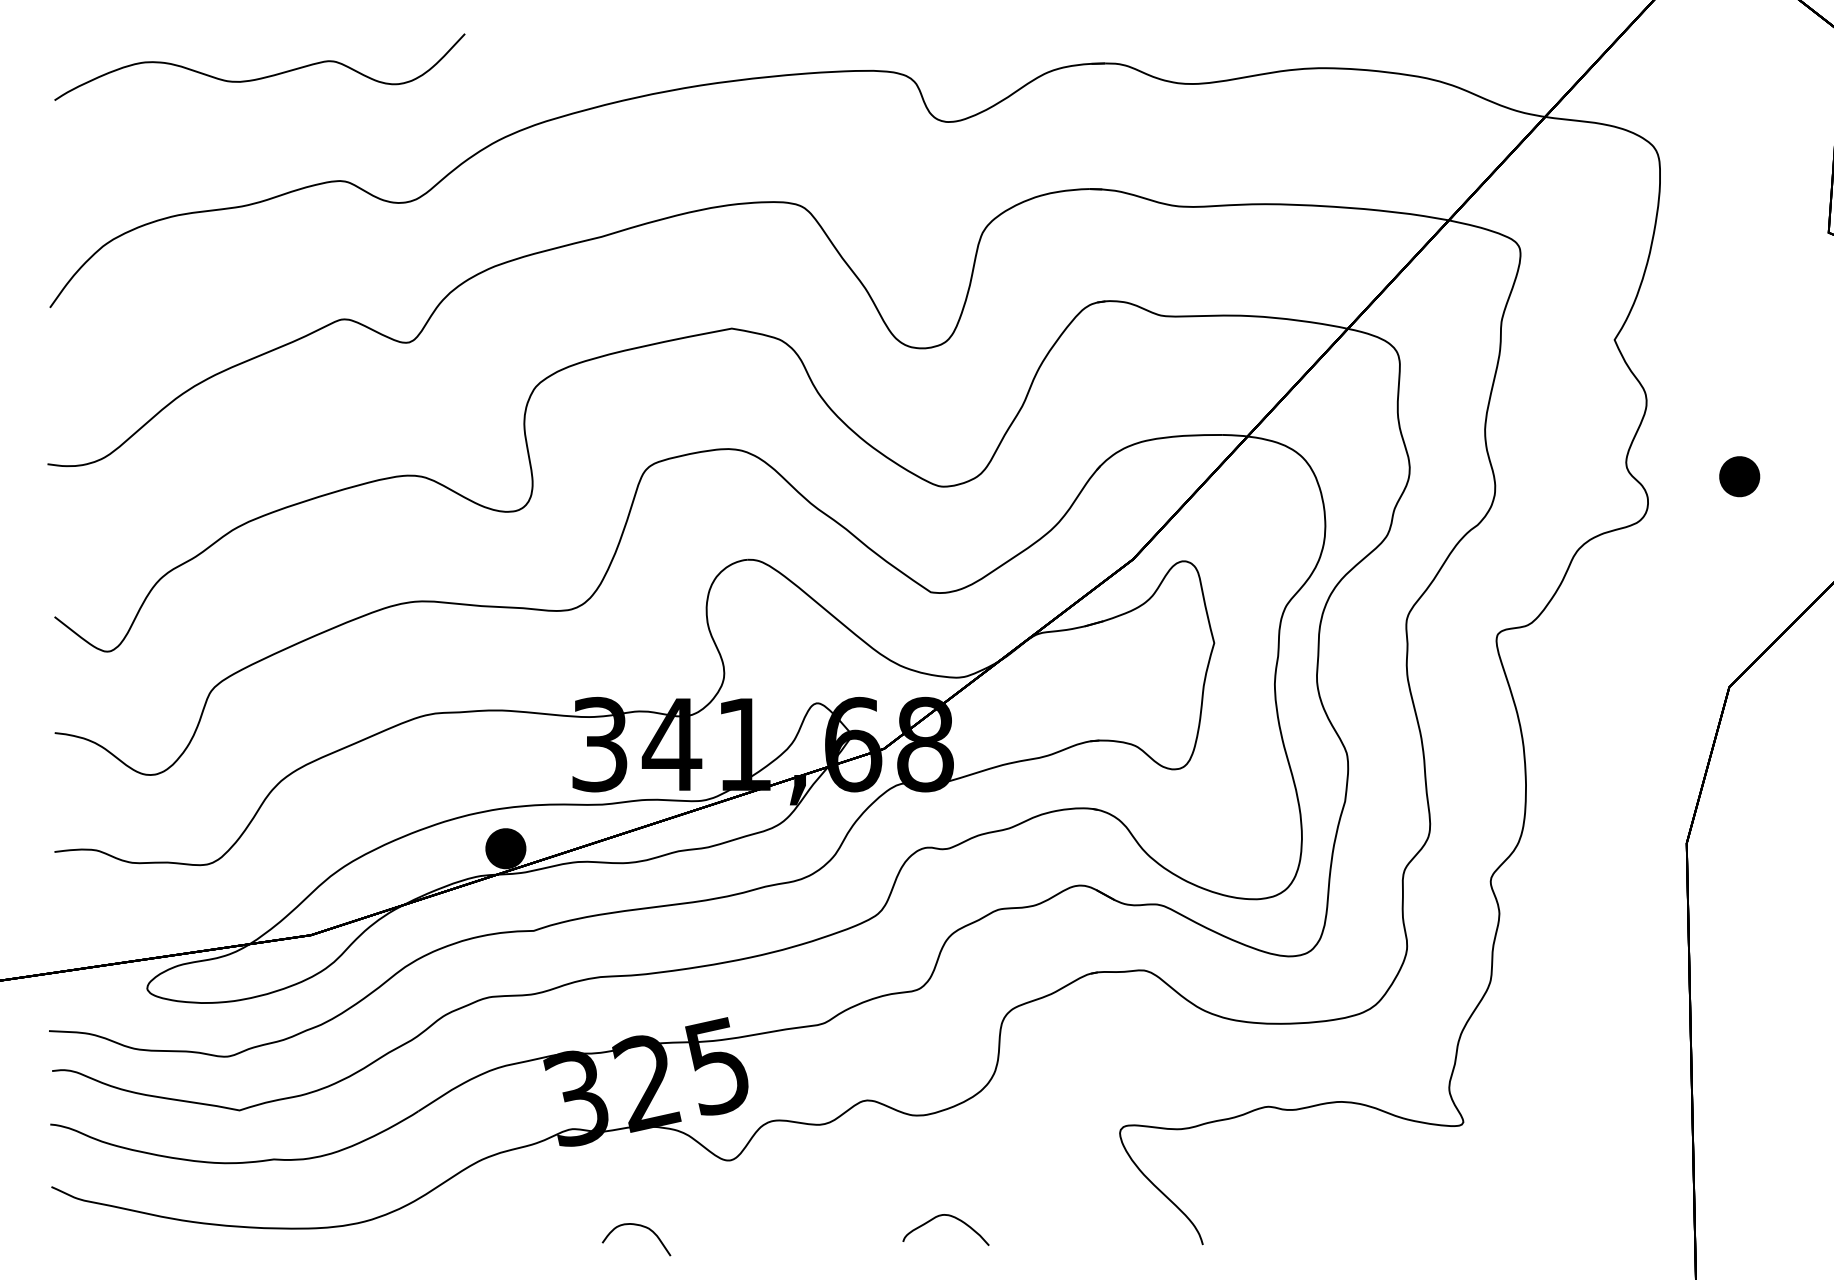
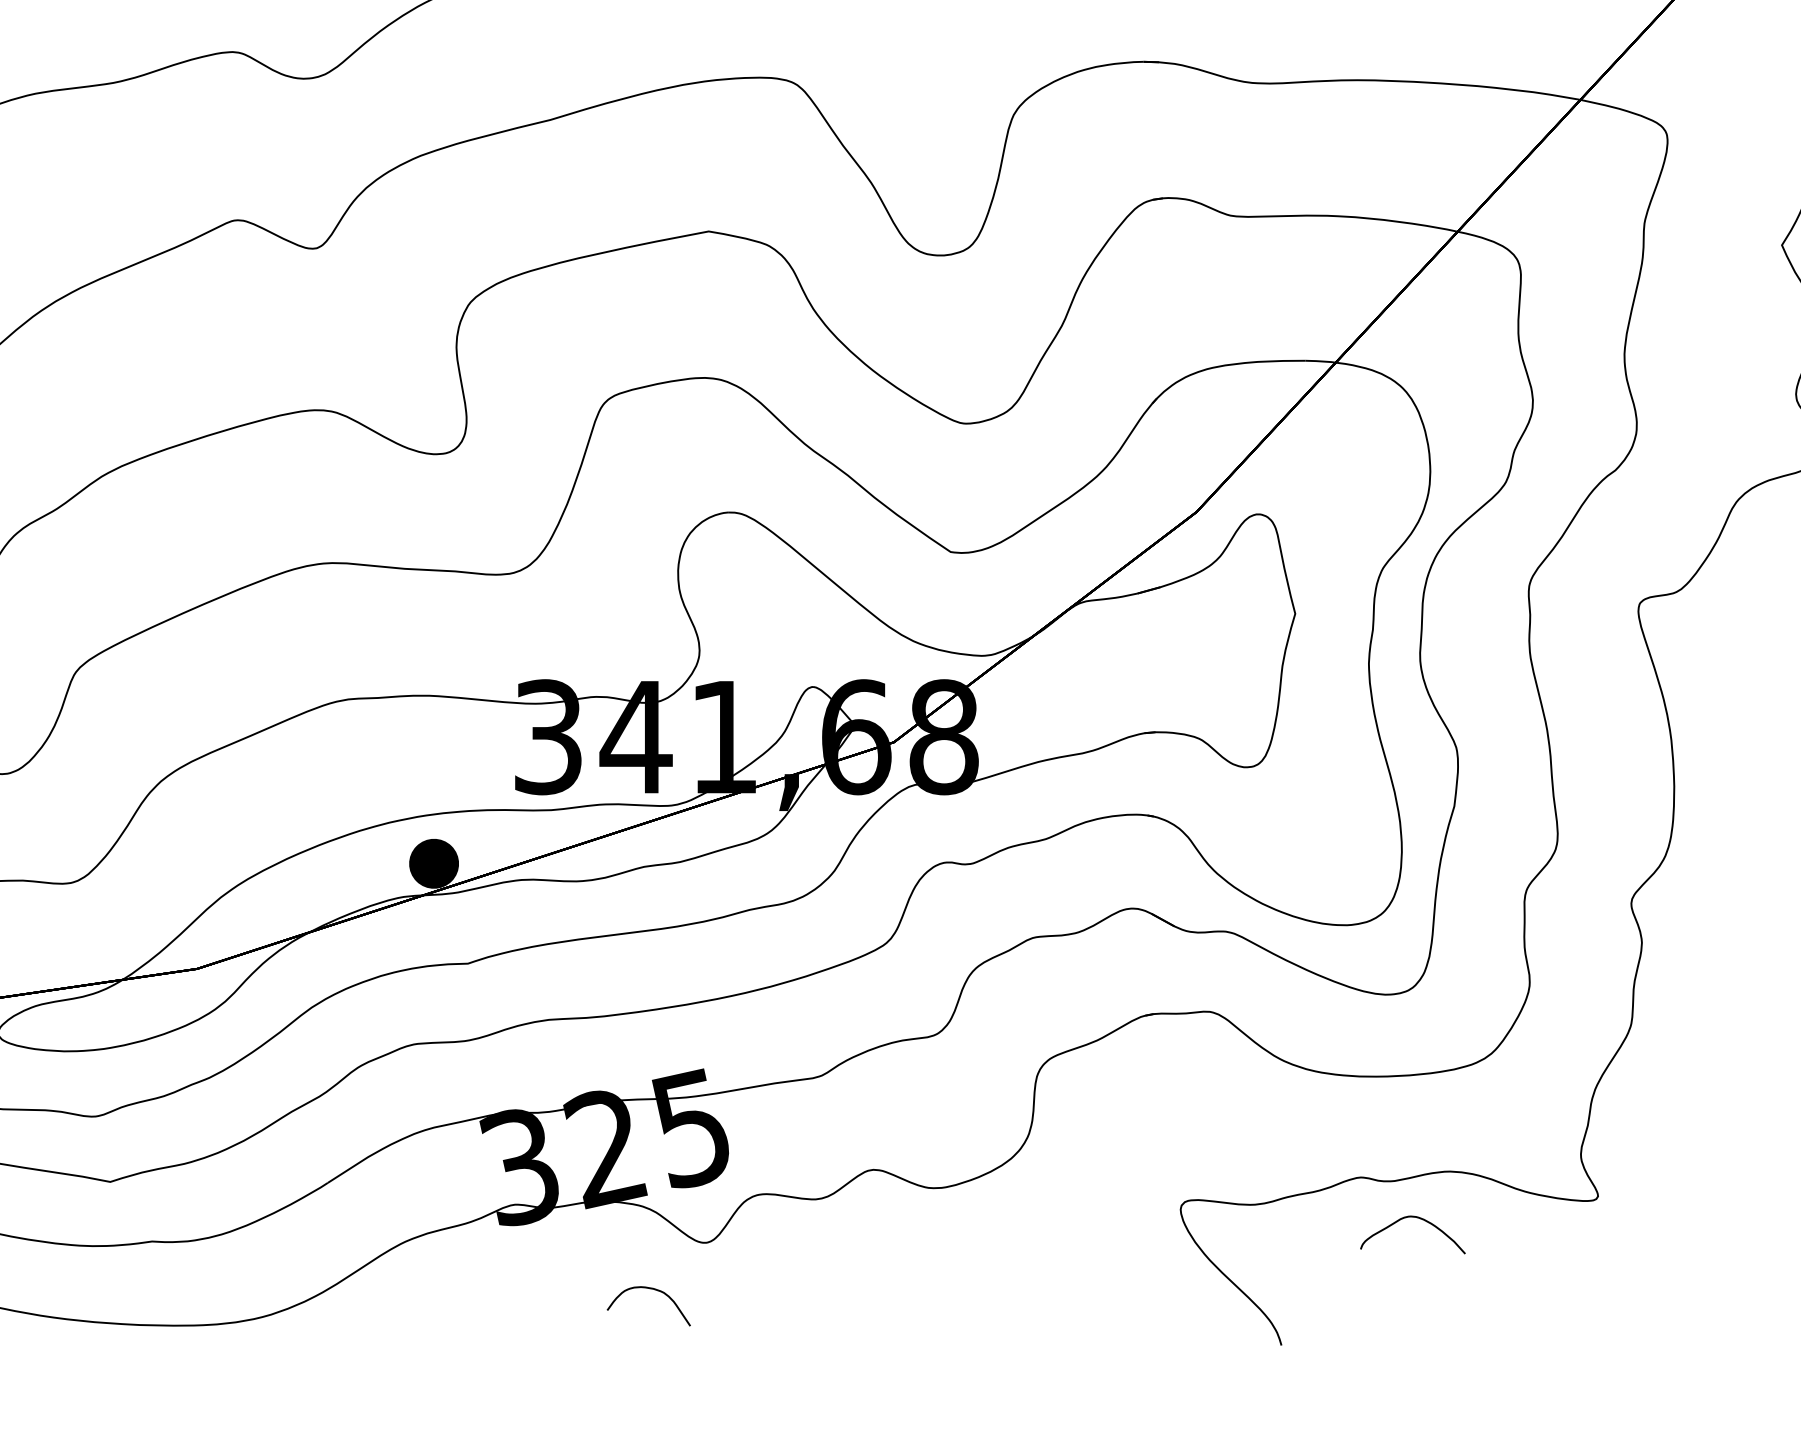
curve: (948, 1216) -> (1415, 1218), moved
curve: (639, 1226) -> (652, 1290), moved

